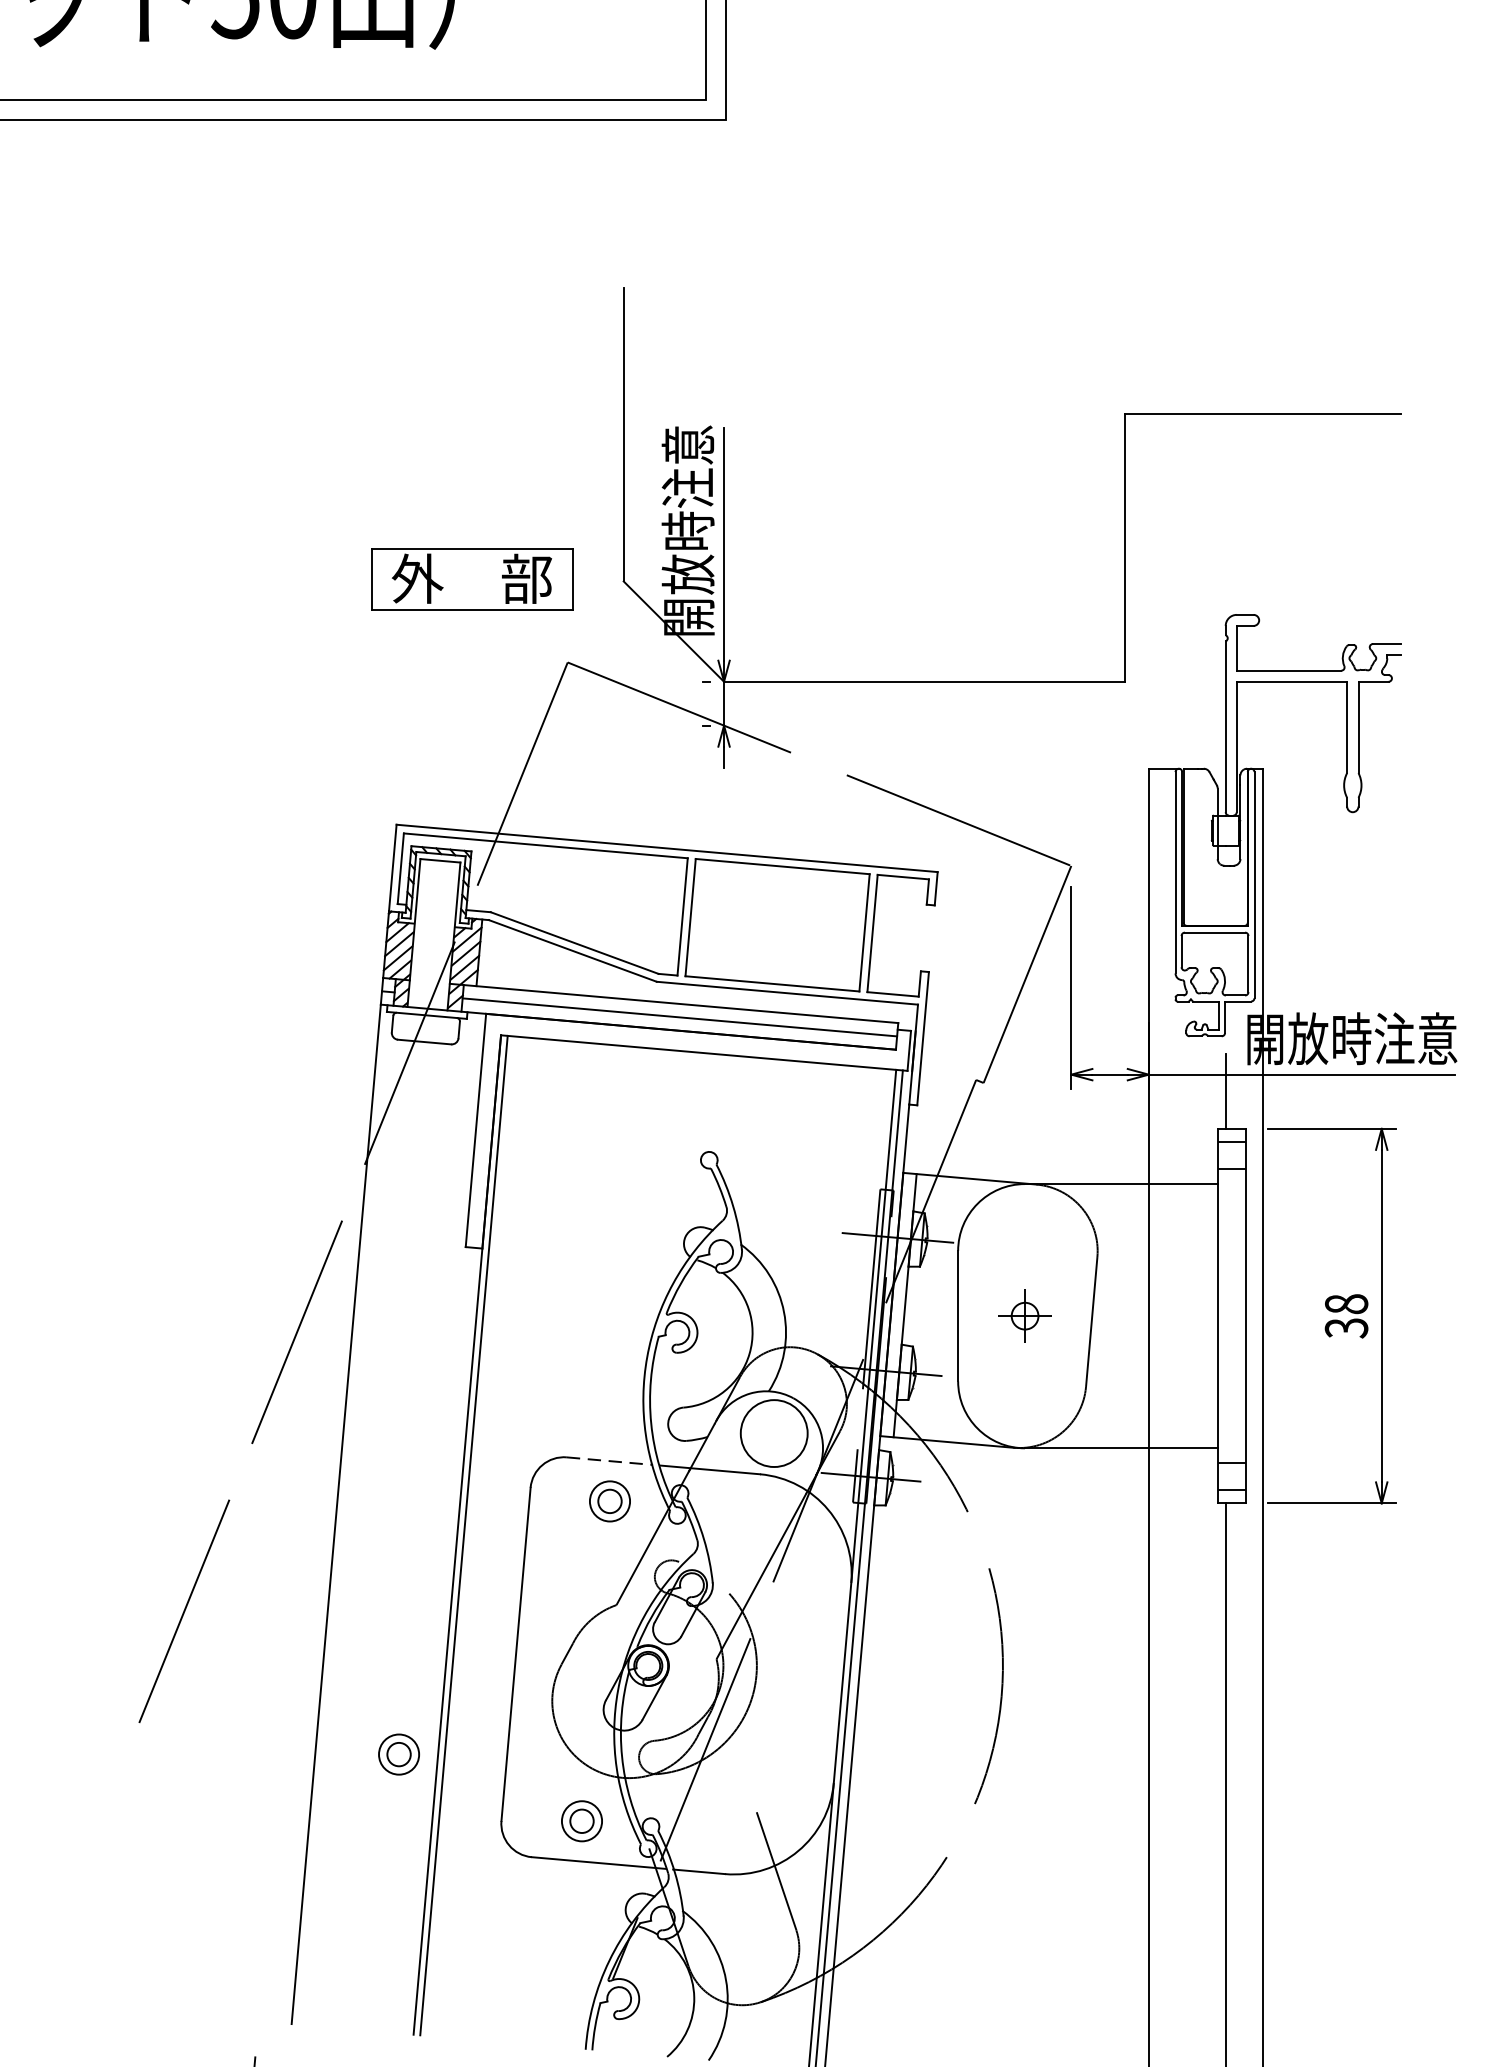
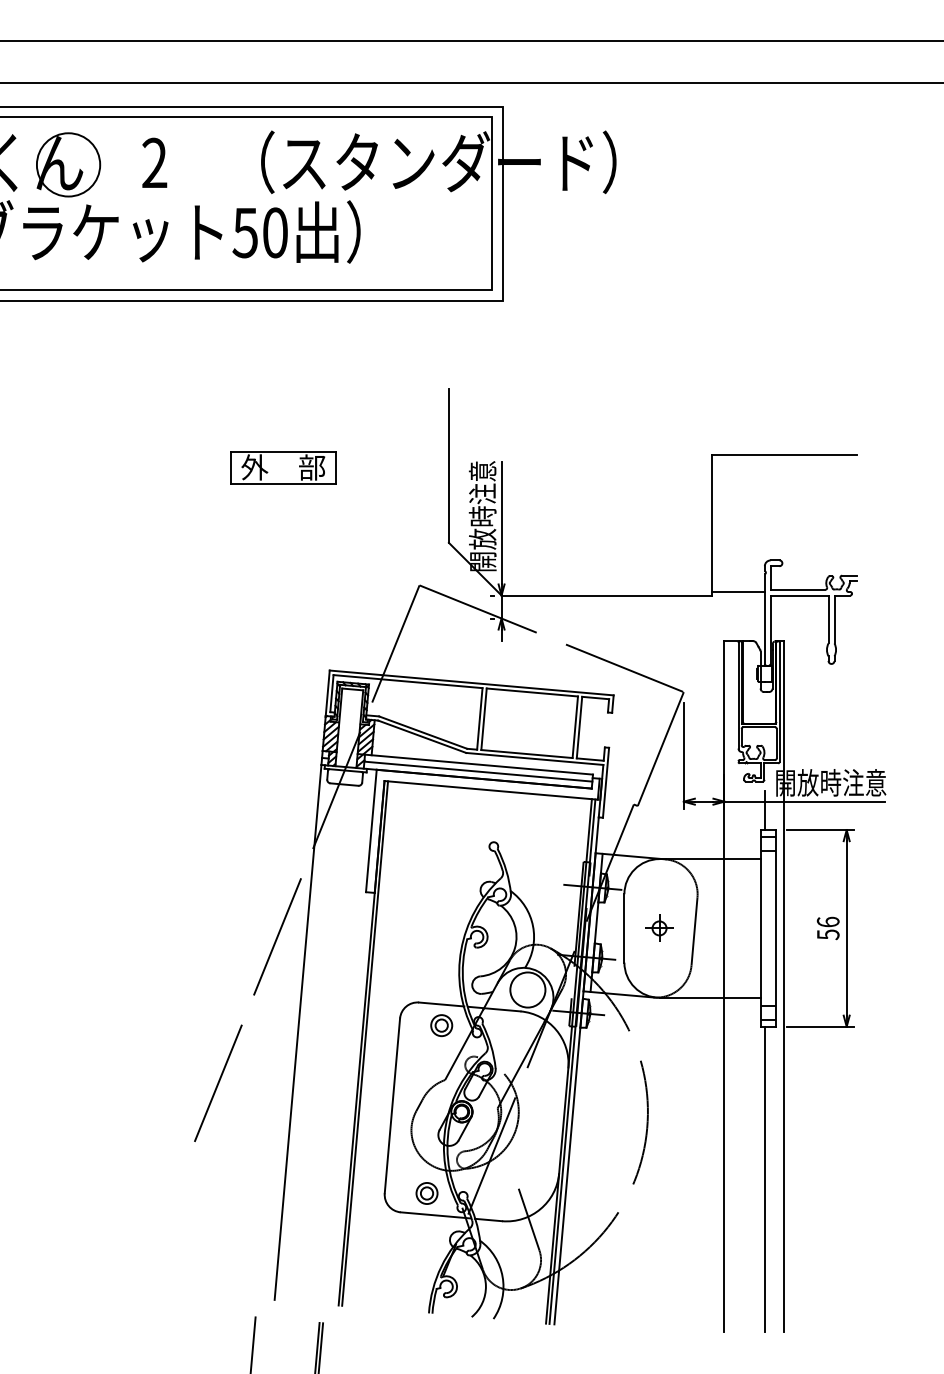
part: (472, 578) -> (283, 467), moved
line: (1175, 676) -> (738, 592), added
text: (1345, 1314) -> (827, 927), 38 -> 56
line: (609, 1461) -> (441, 1004), dashed -> solid
part: (398, 1754) -> (330, 1158), removed

